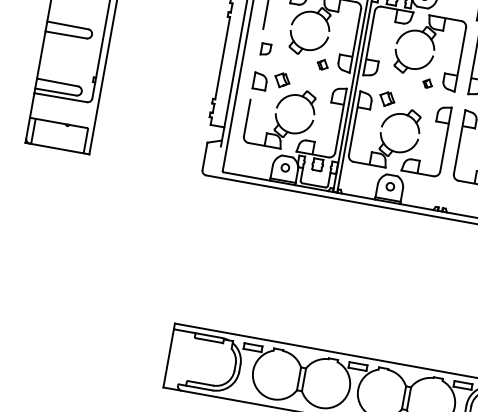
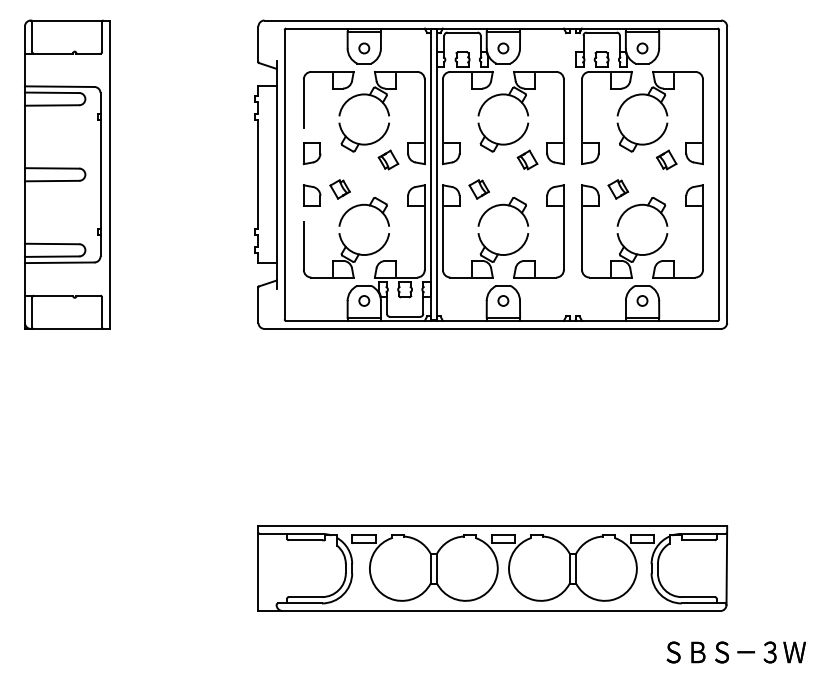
part: (265, 49) -> (311, 153), size x1.43
part: (322, 64) -> (388, 159), size x1.43
part: (427, 83) -> (527, 159), size x1.67

